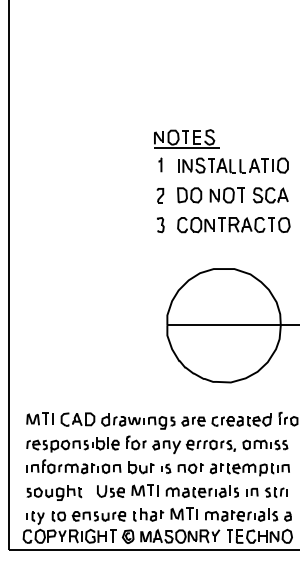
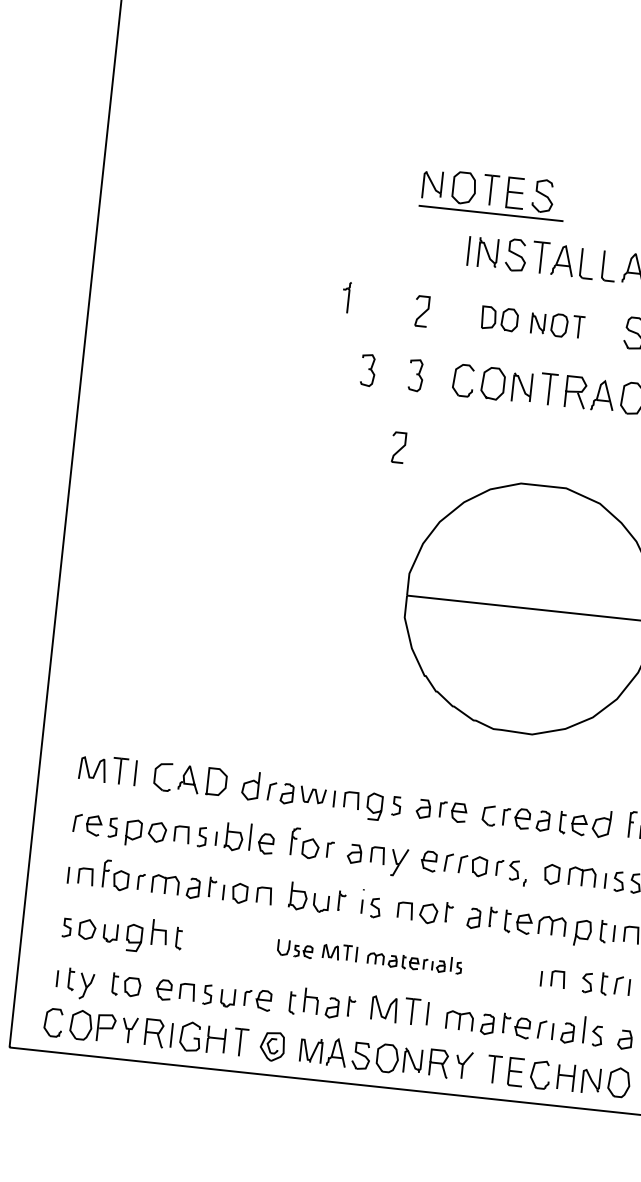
part: (160, 164) -> (346, 296), moved
part: (210, 195) -> (531, 322), size x0.7
part: (138, 224) -> (367, 369), added
part: (156, 258) -> (398, 447), added
part: (167, 491) -> (368, 957), size x0.6

